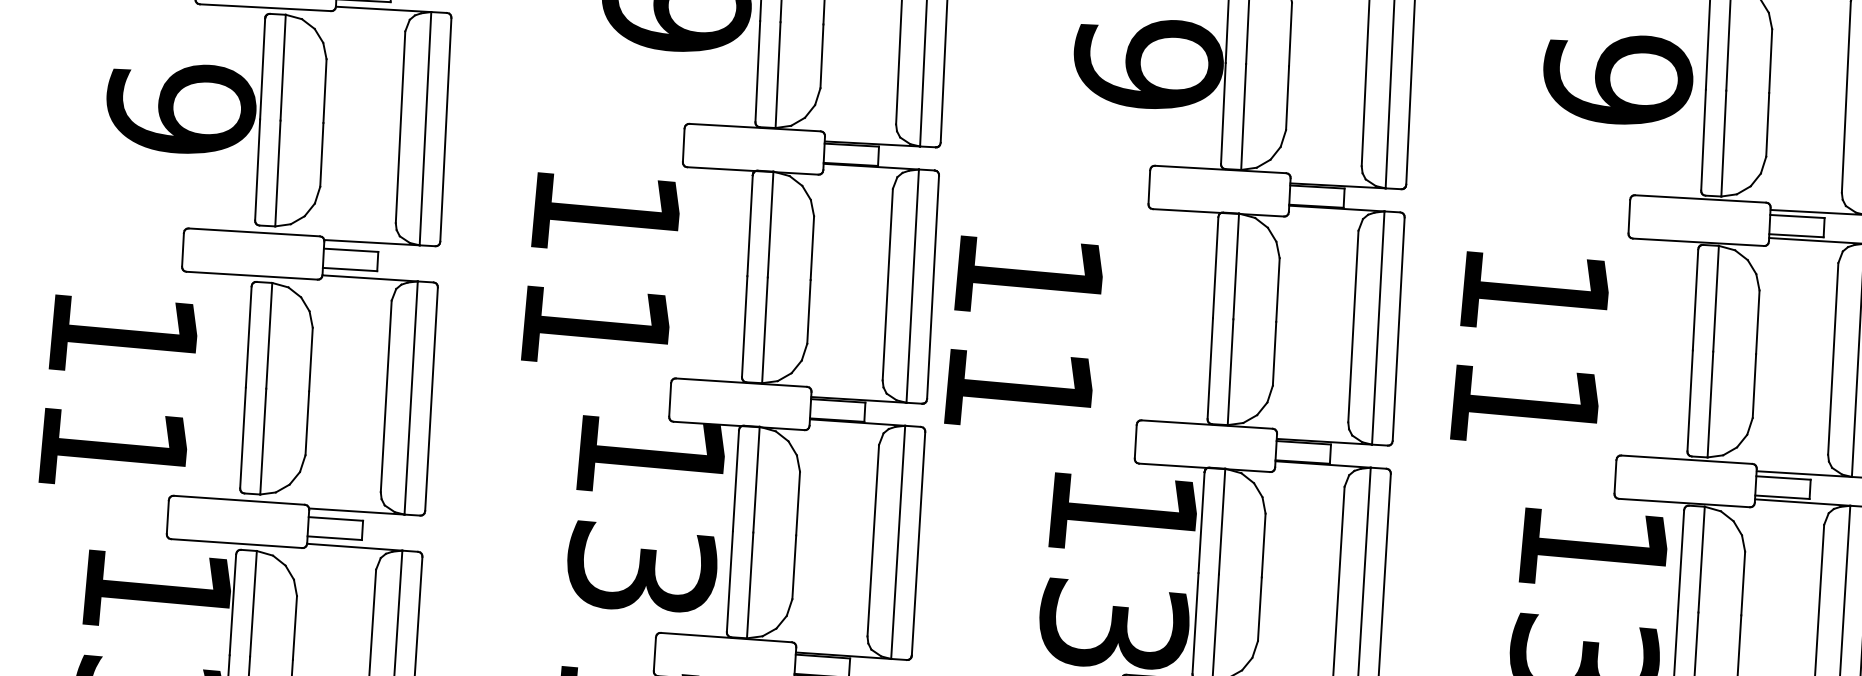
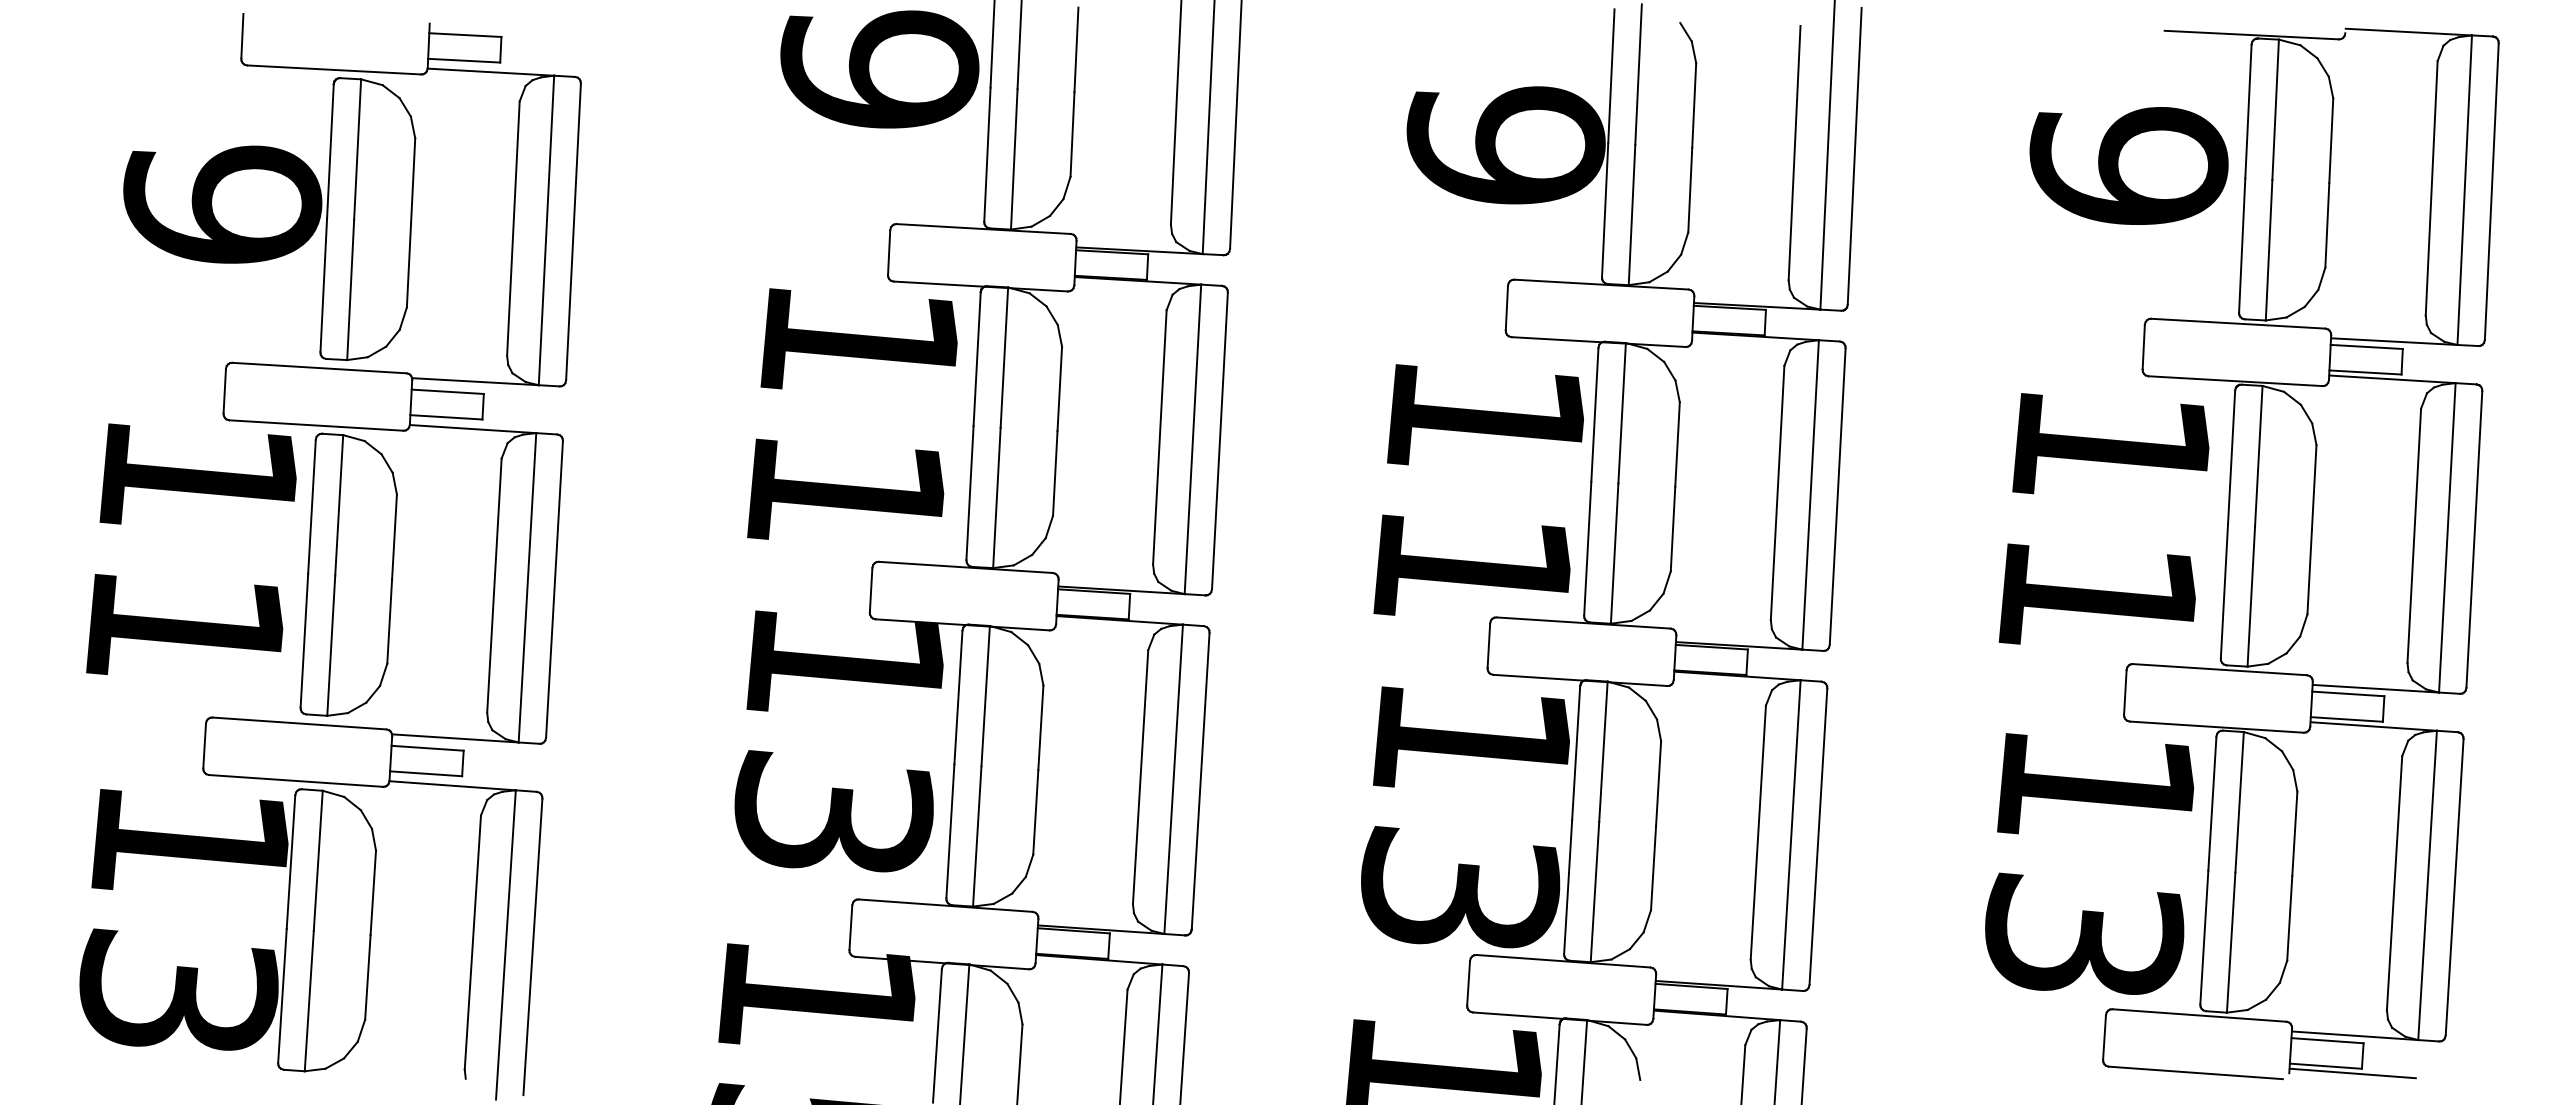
text: (600, 266) -> (852, 413), moved
text: (1023, 329) -> (1478, 489), moved
text: (1528, 345) -> (2103, 518), moved
text: (117, 389) -> (191, 549), moved

